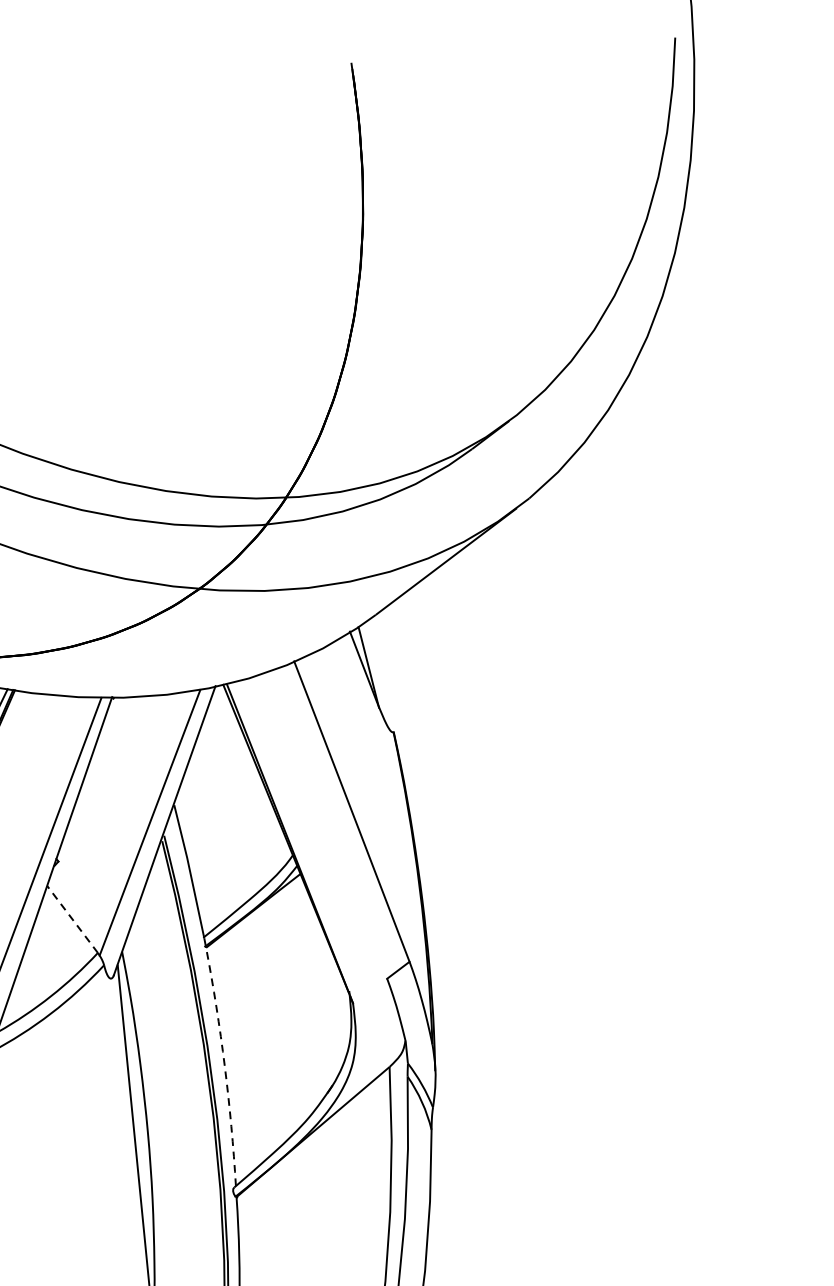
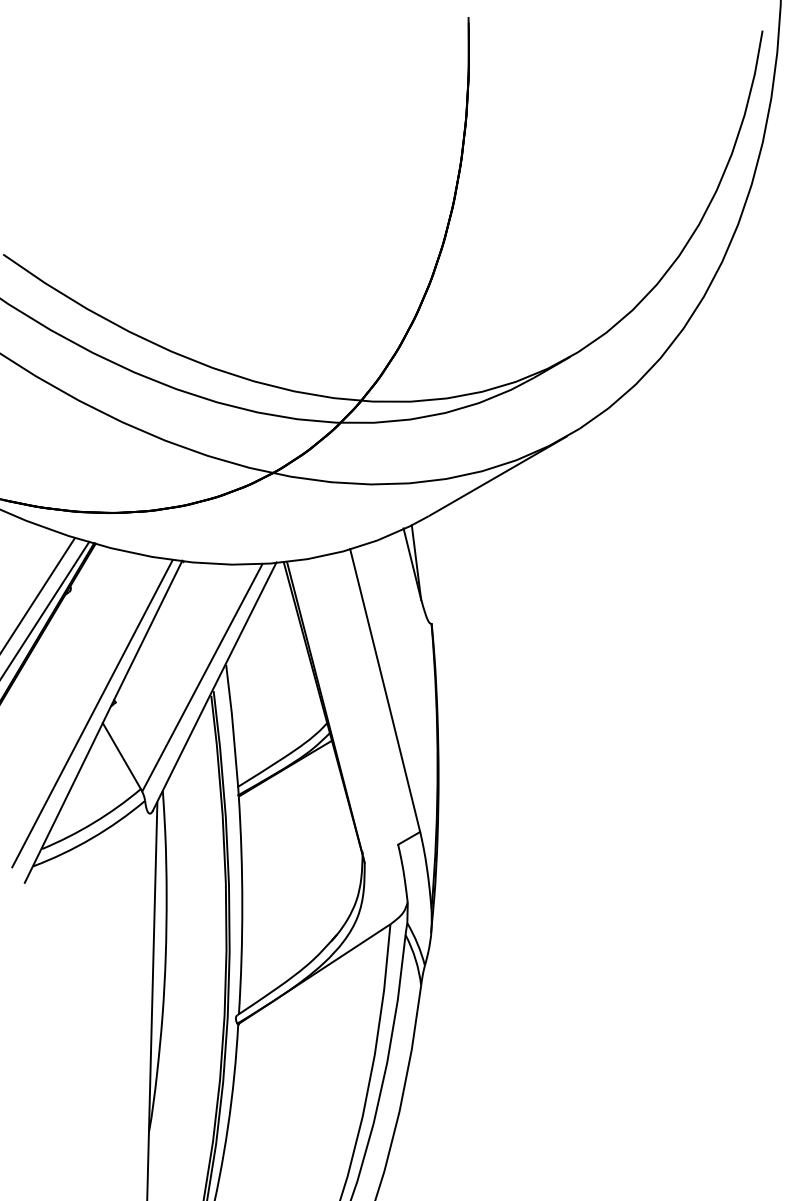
line: (72, 918) -> (121, 755), dashed -> solid
arc: (225, 1066) -> (242, 905), dashed -> solid

